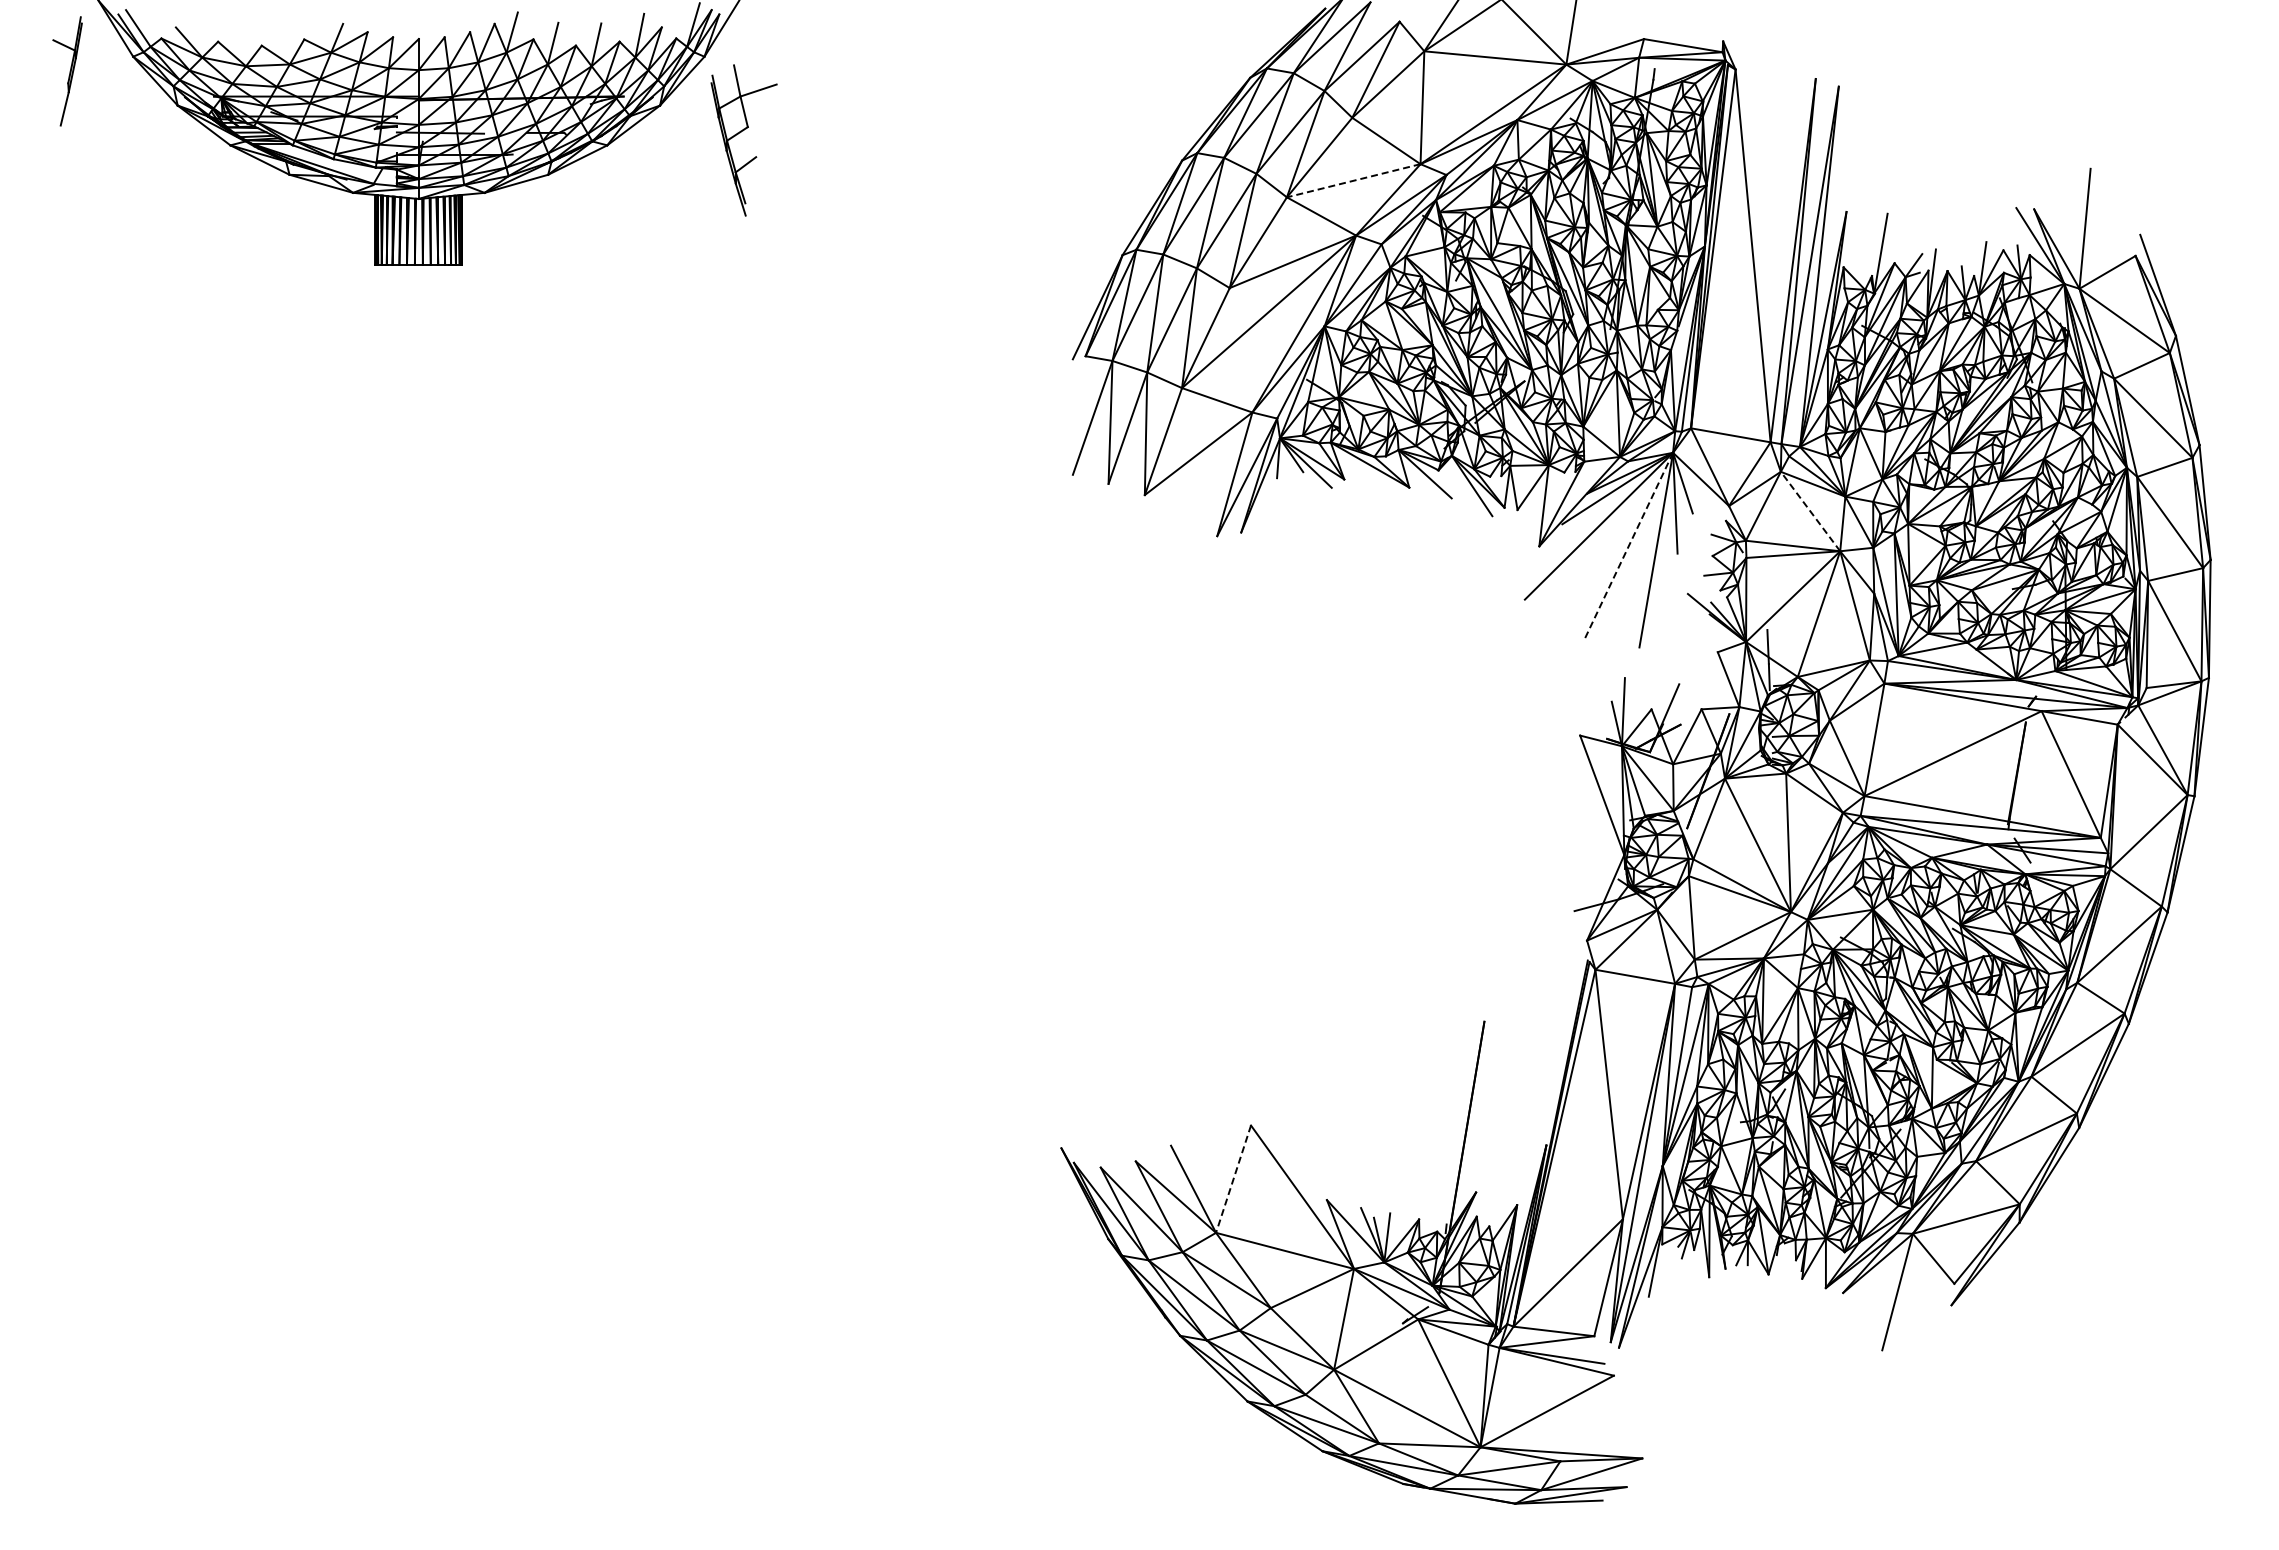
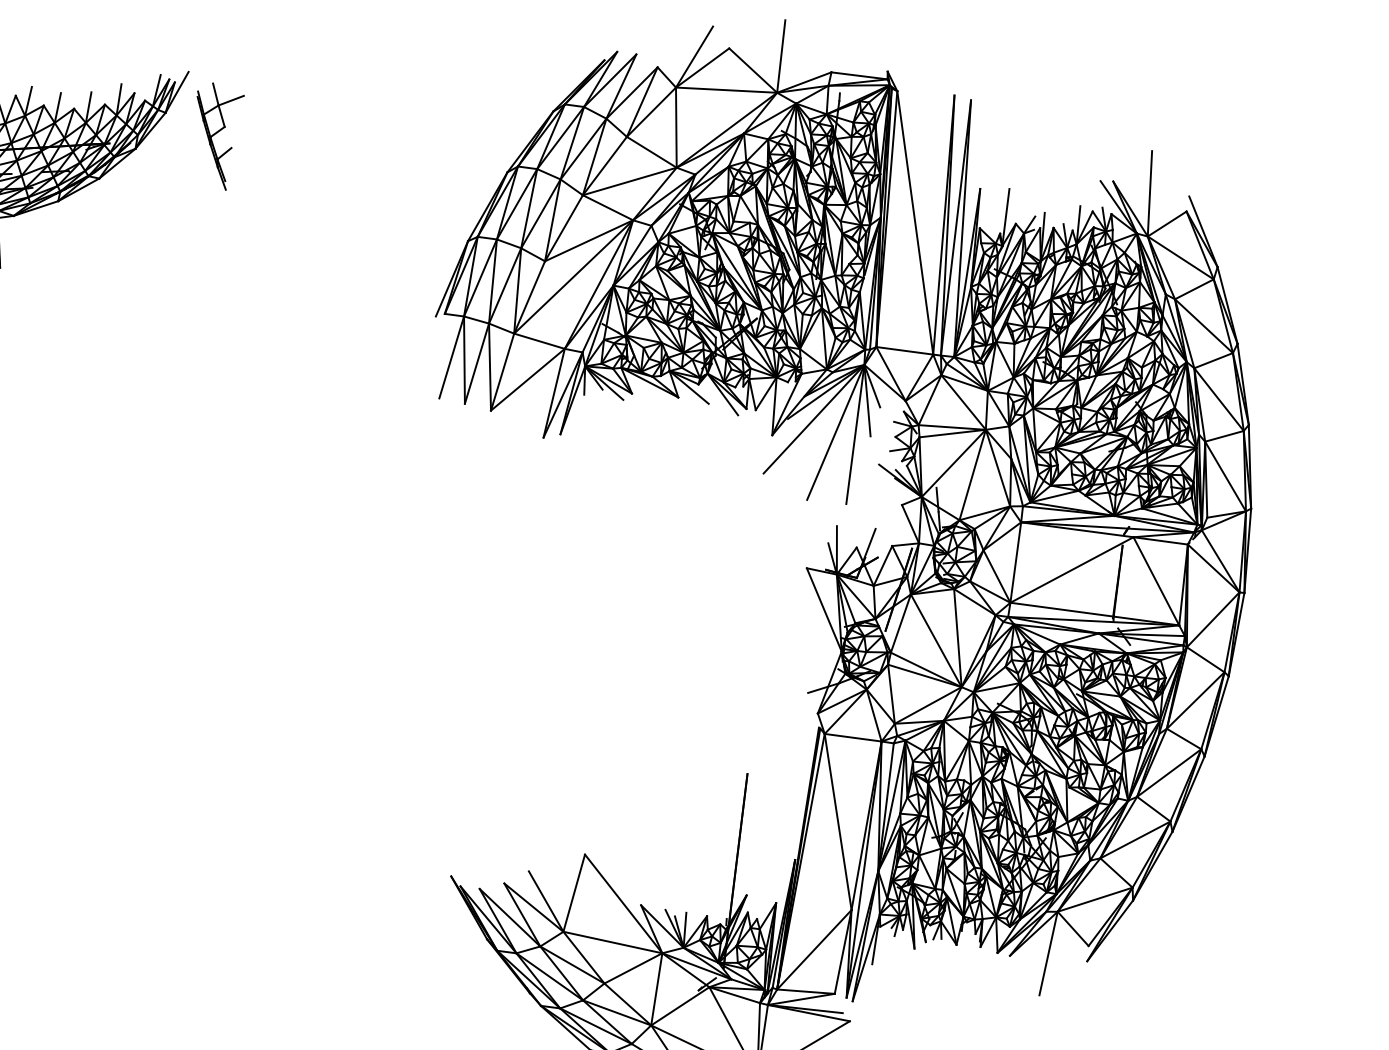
part: (740, 133) -> (219, 131), moved
line: (1353, 180) -> (629, 181), dashed -> solid
line: (1810, 511) -> (963, 402), dashed -> solid
line: (1628, 546) -> (835, 432), dashed -> solid
line: (1233, 1179) -> (574, 893), dashed -> solid

